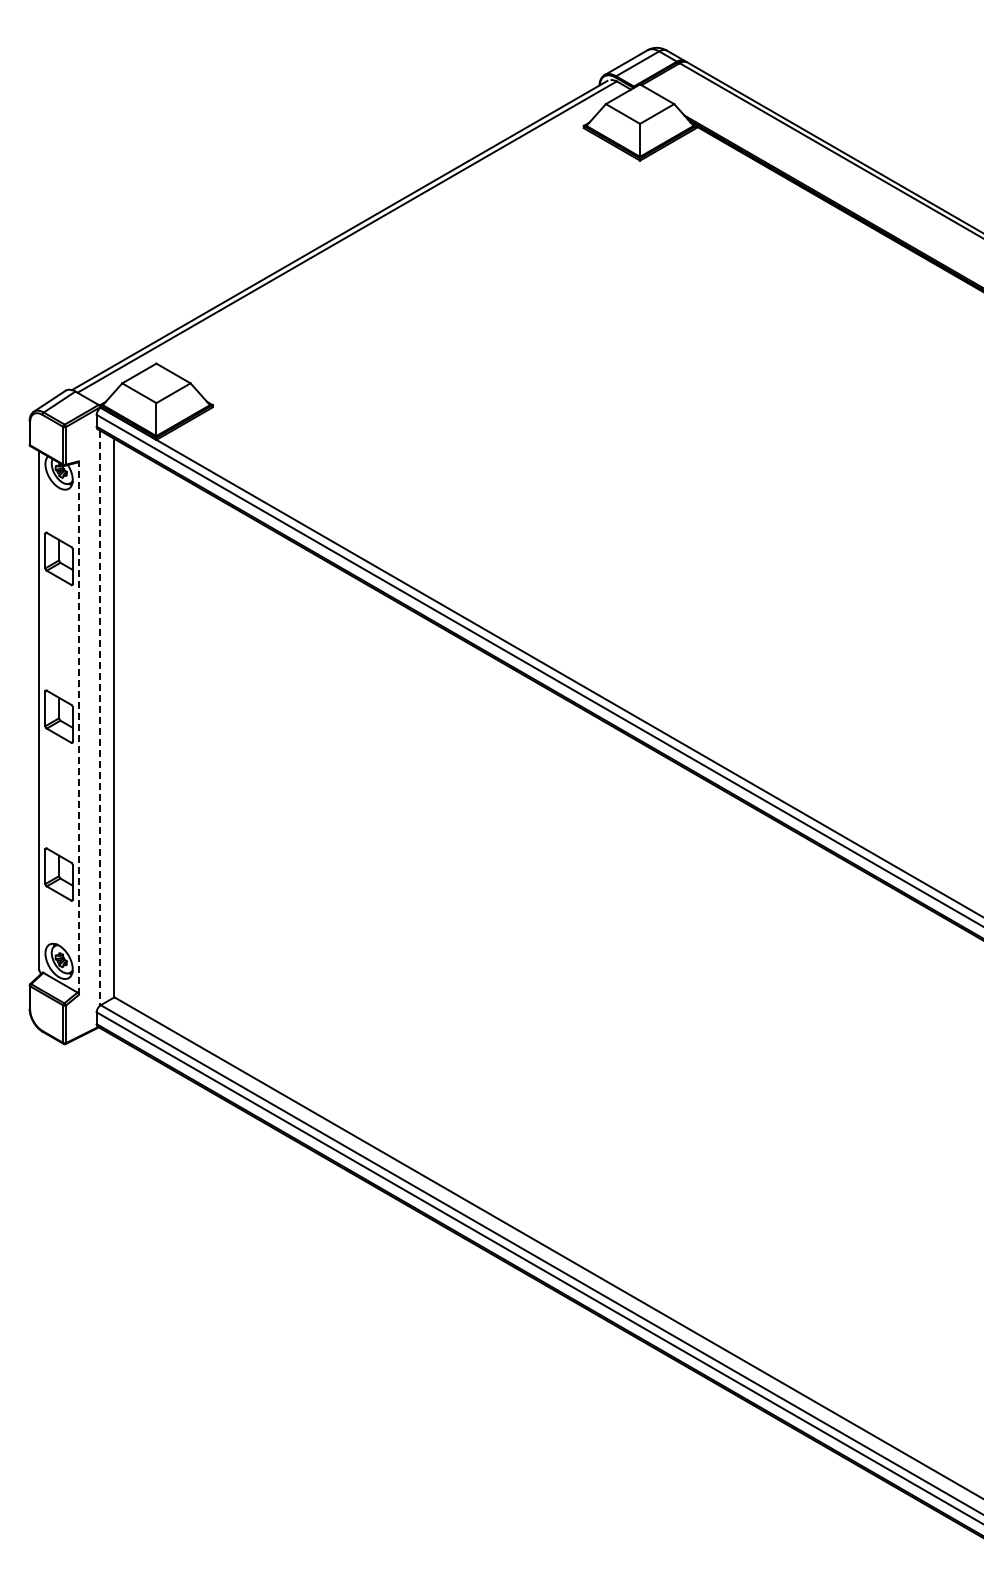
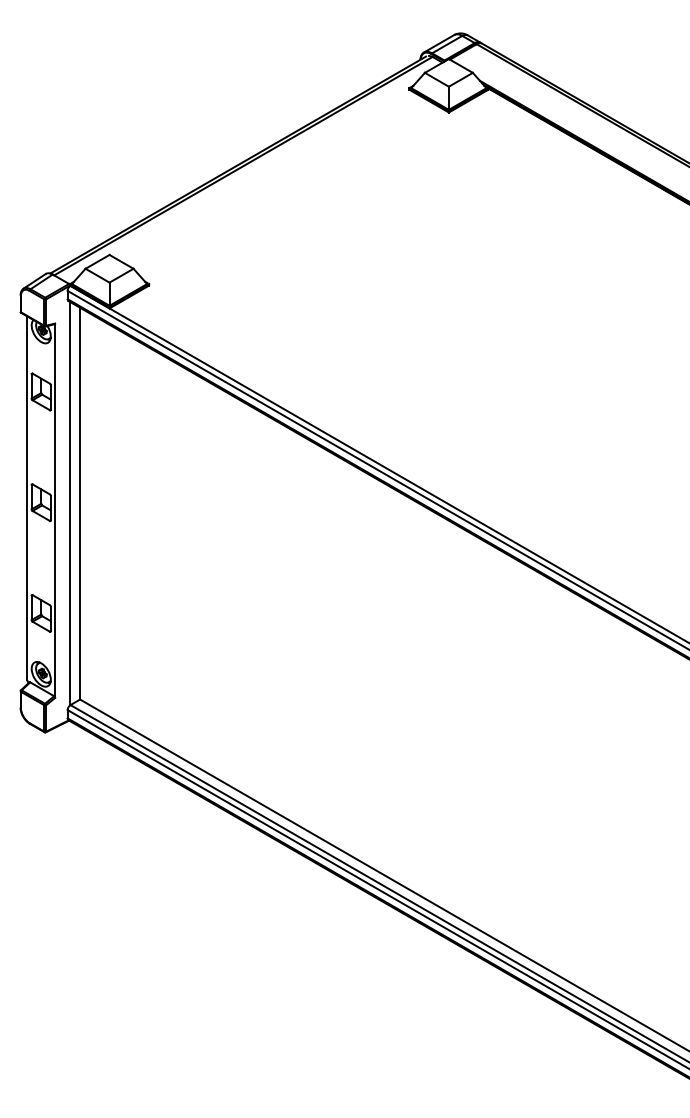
line: (100, 718) -> (70, 503), dashed -> solid
line: (78, 728) -> (54, 510), dashed -> solid

